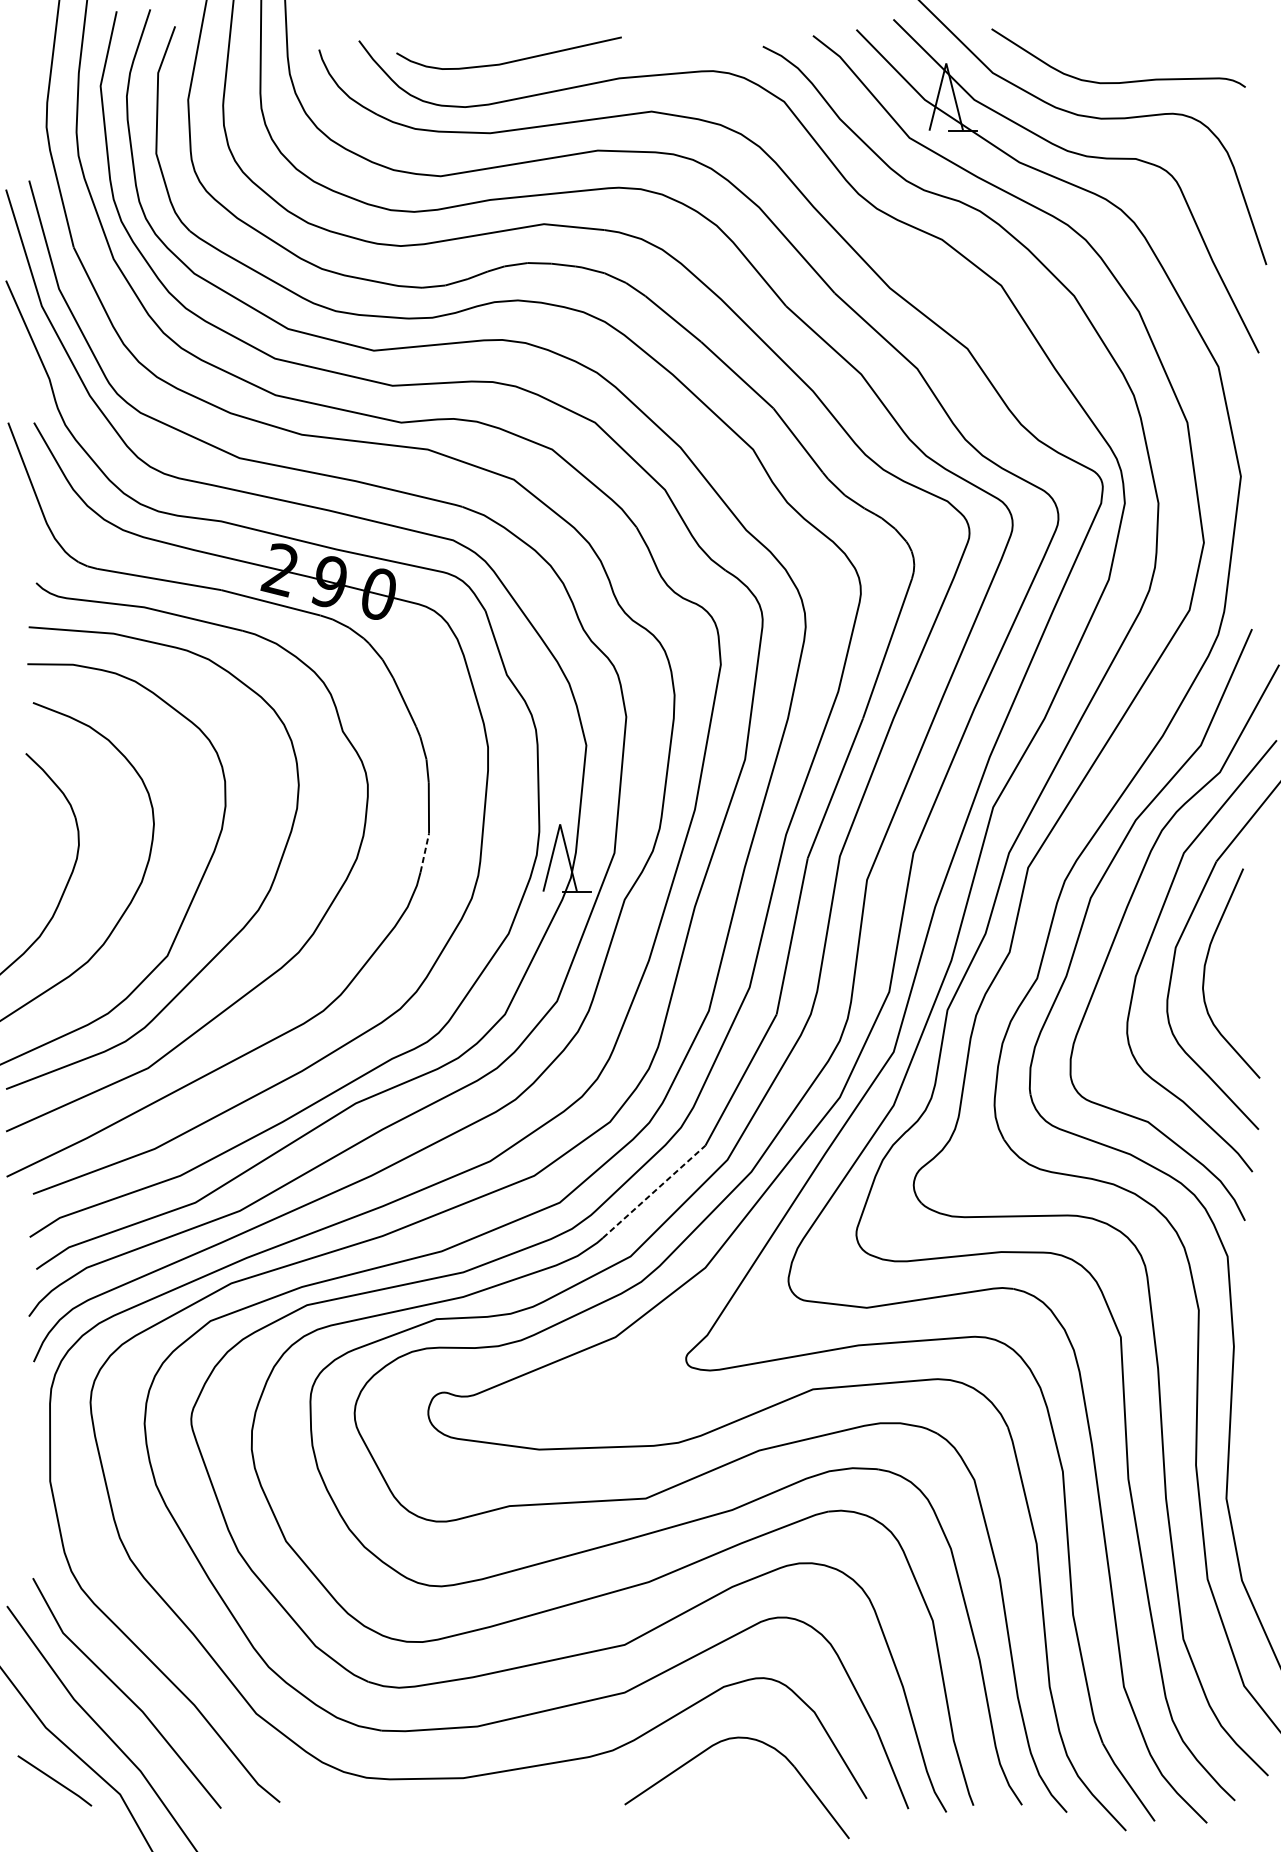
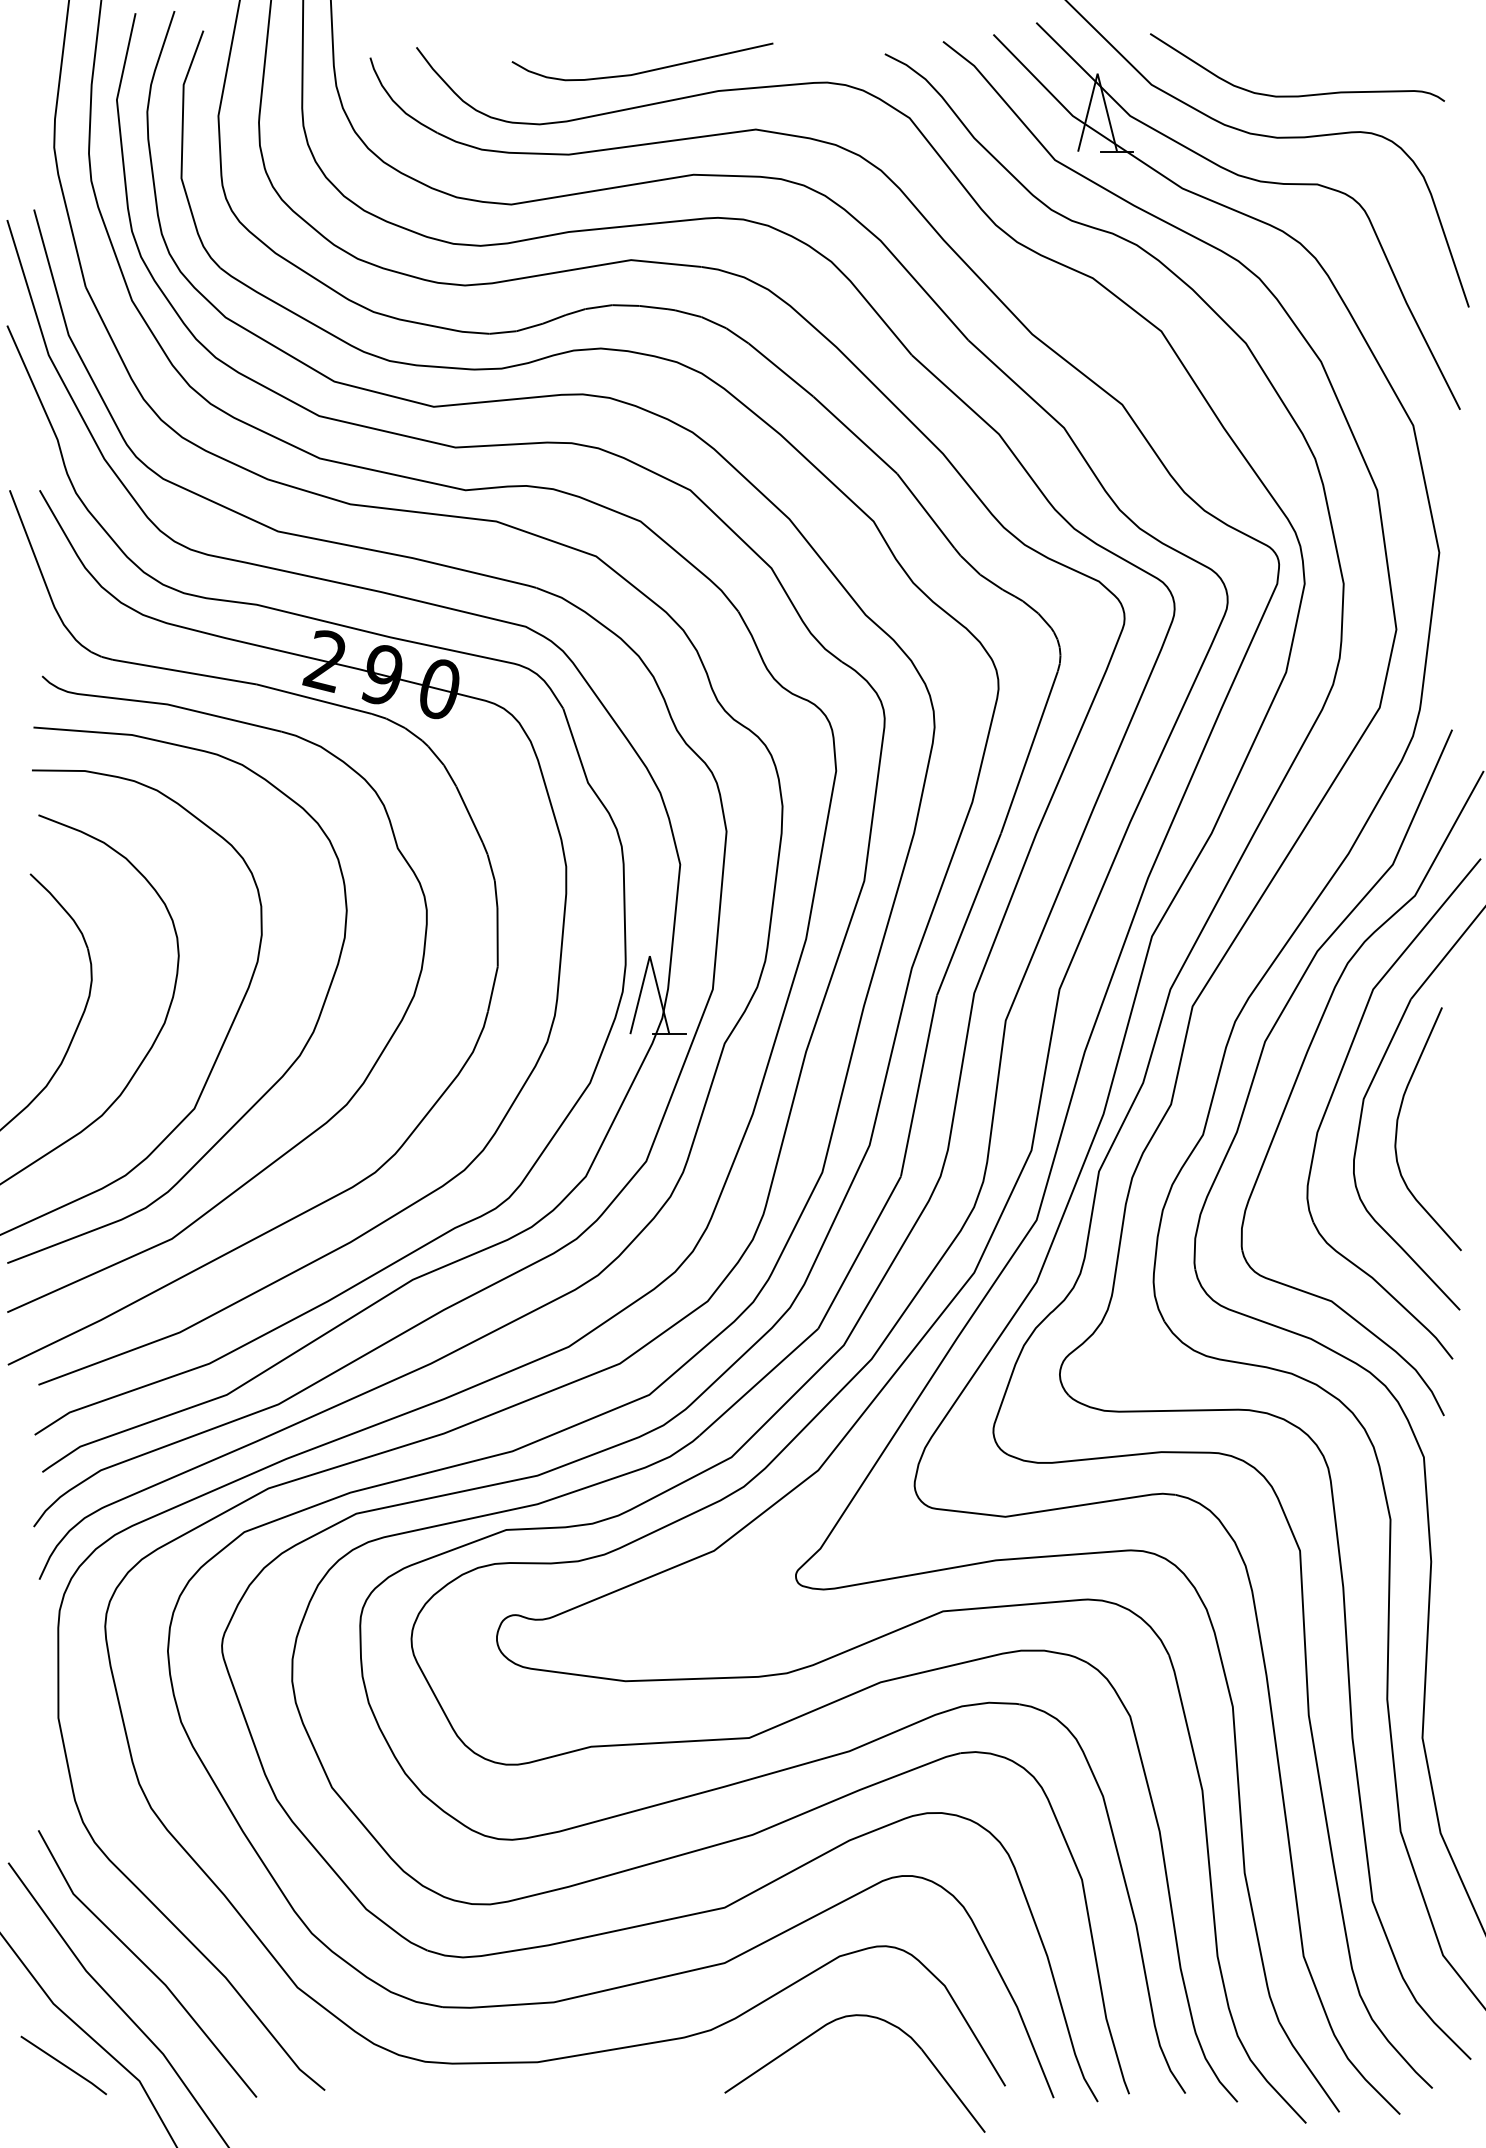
curve: (512, 60) -> (646, 70), moved
line: (424, 853) -> (492, 989), dashed -> solid
line: (653, 1192) -> (758, 1382), dashed -> solid

